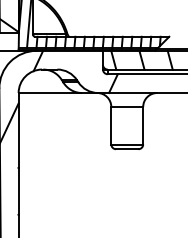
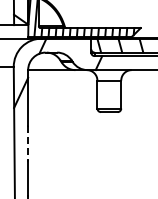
line: (19, 192) -> (28, 144), solid -> dashed

